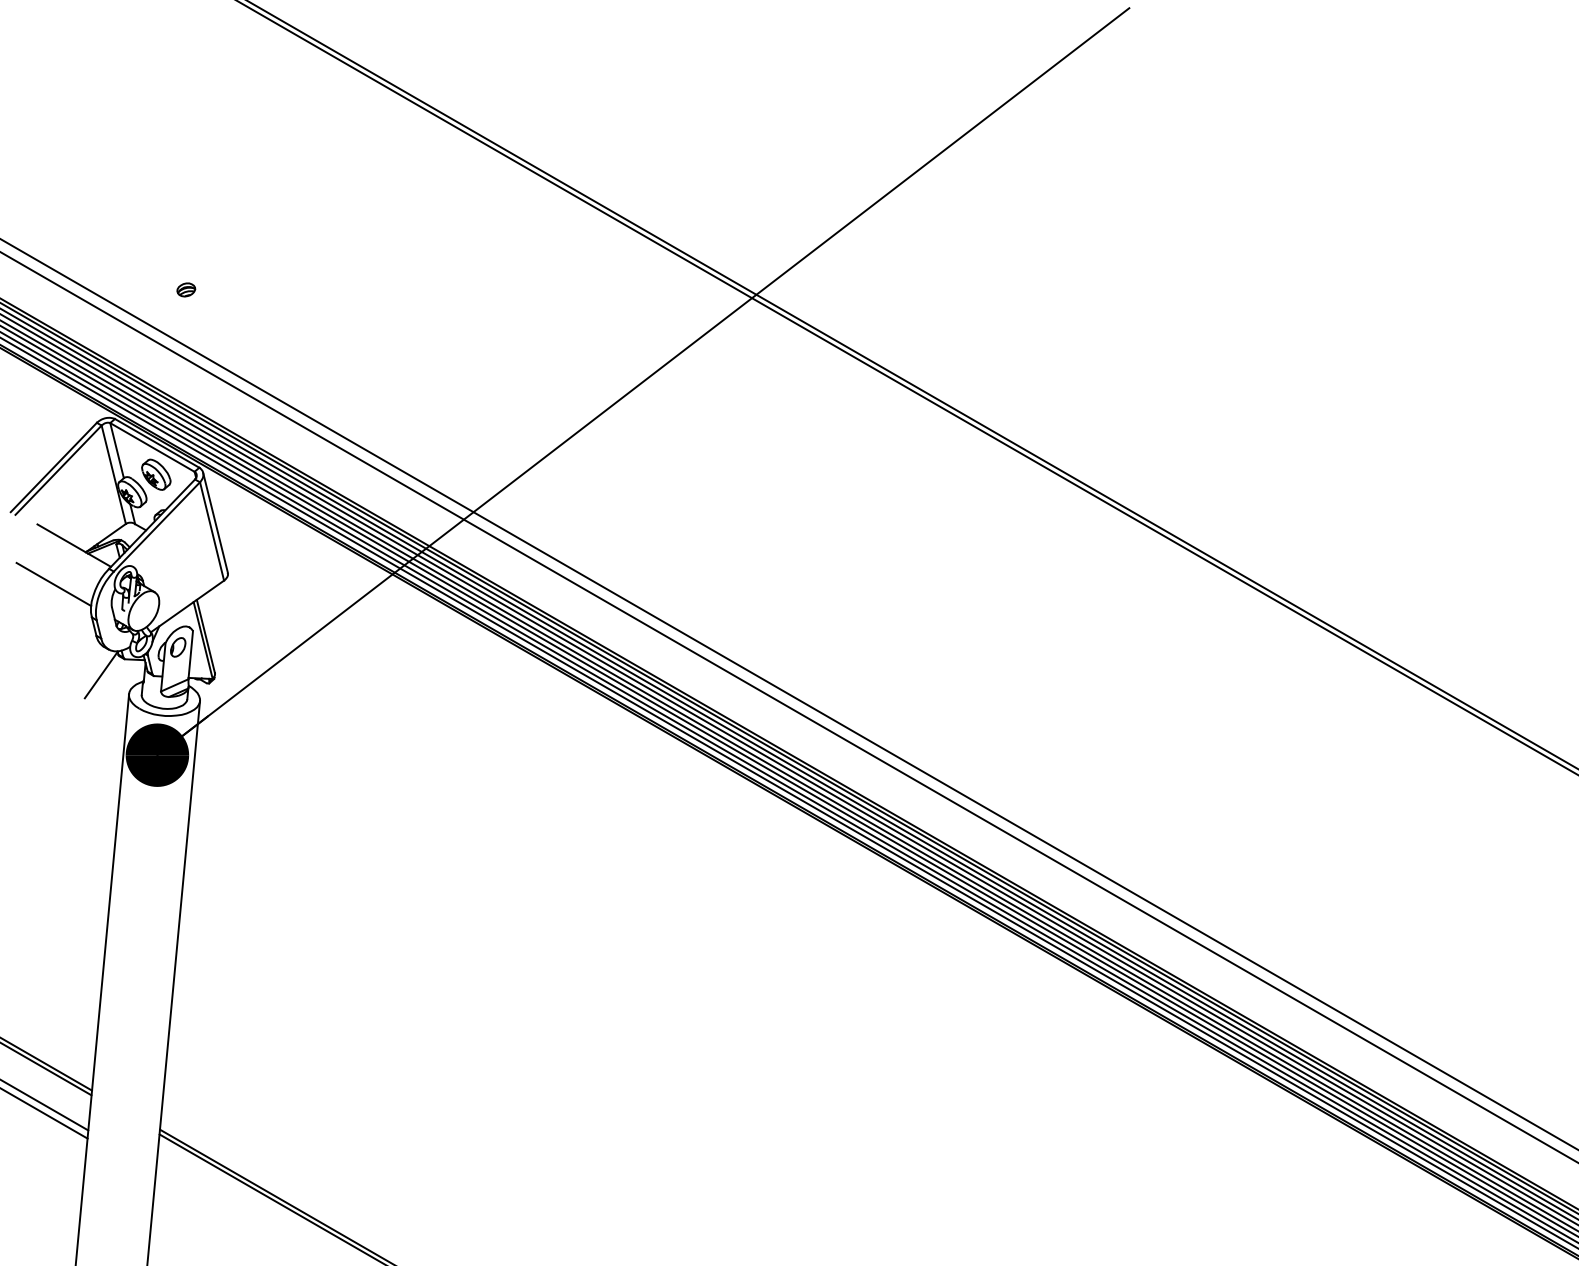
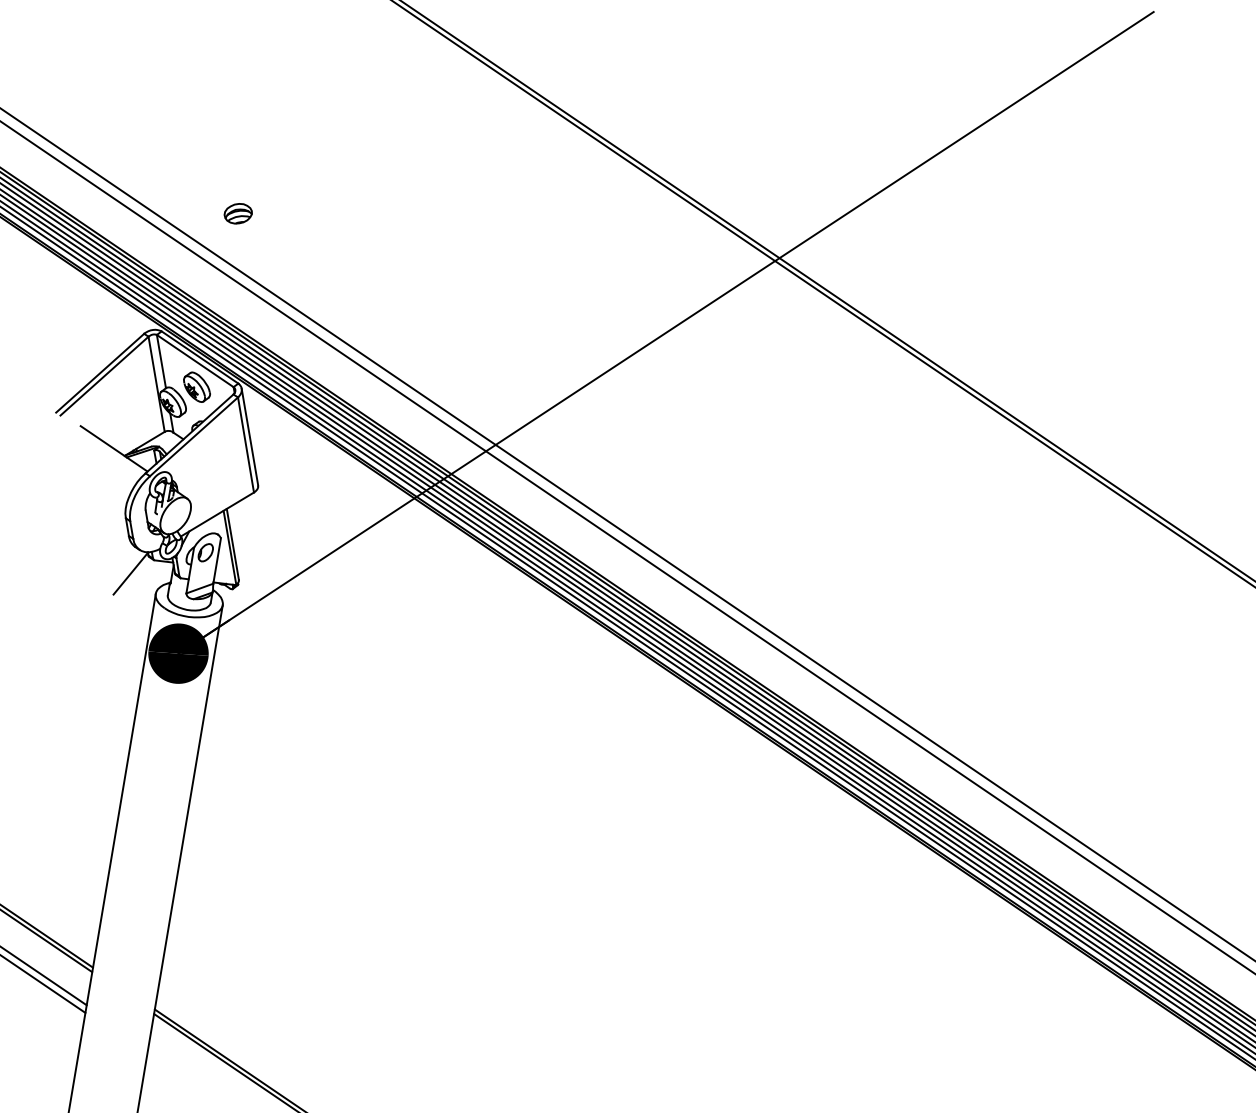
part: (186, 289) -> (238, 213), size x1.6
line: (53, 584) -> (91, 484), removed

